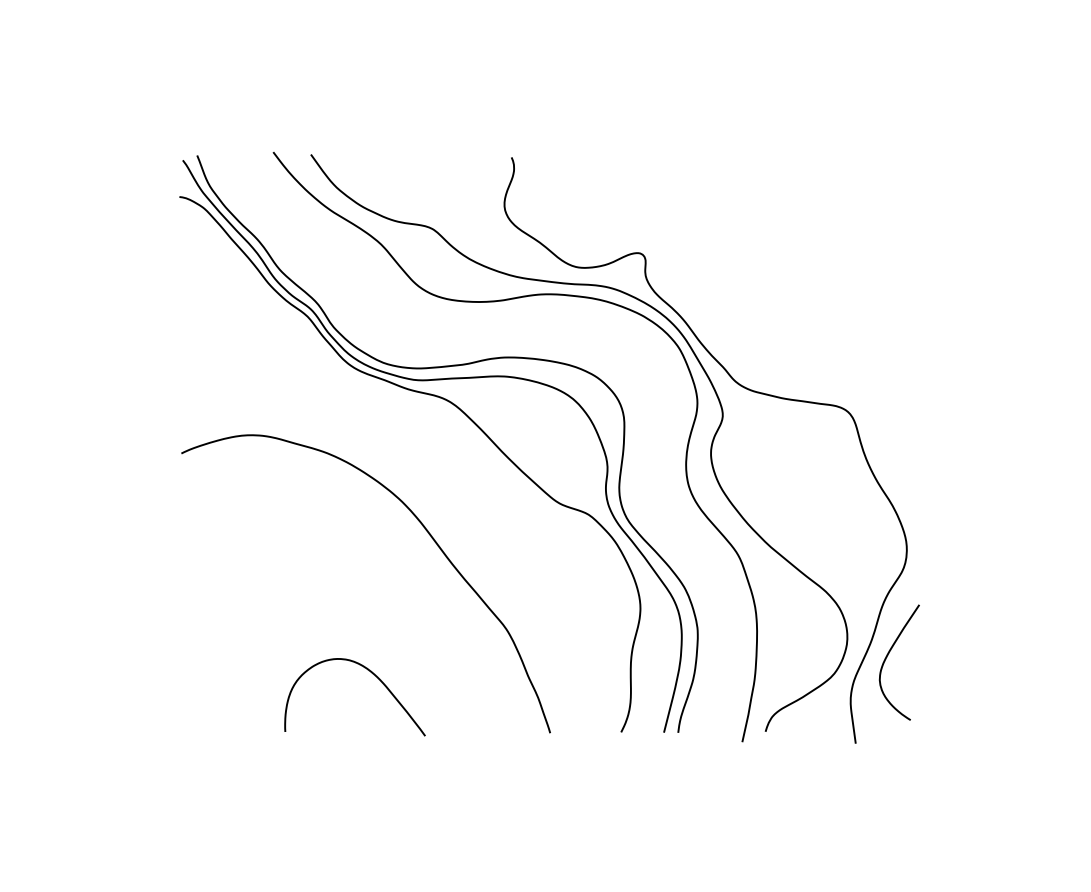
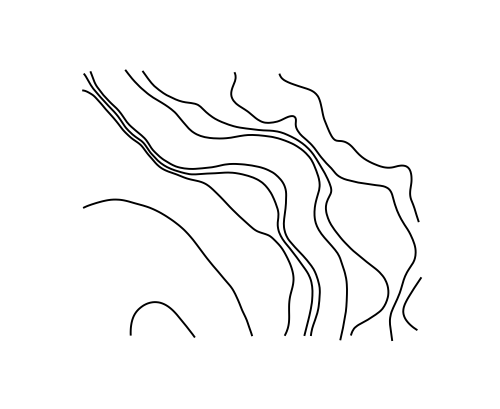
curve: (762, 317) -> (349, 145), added

